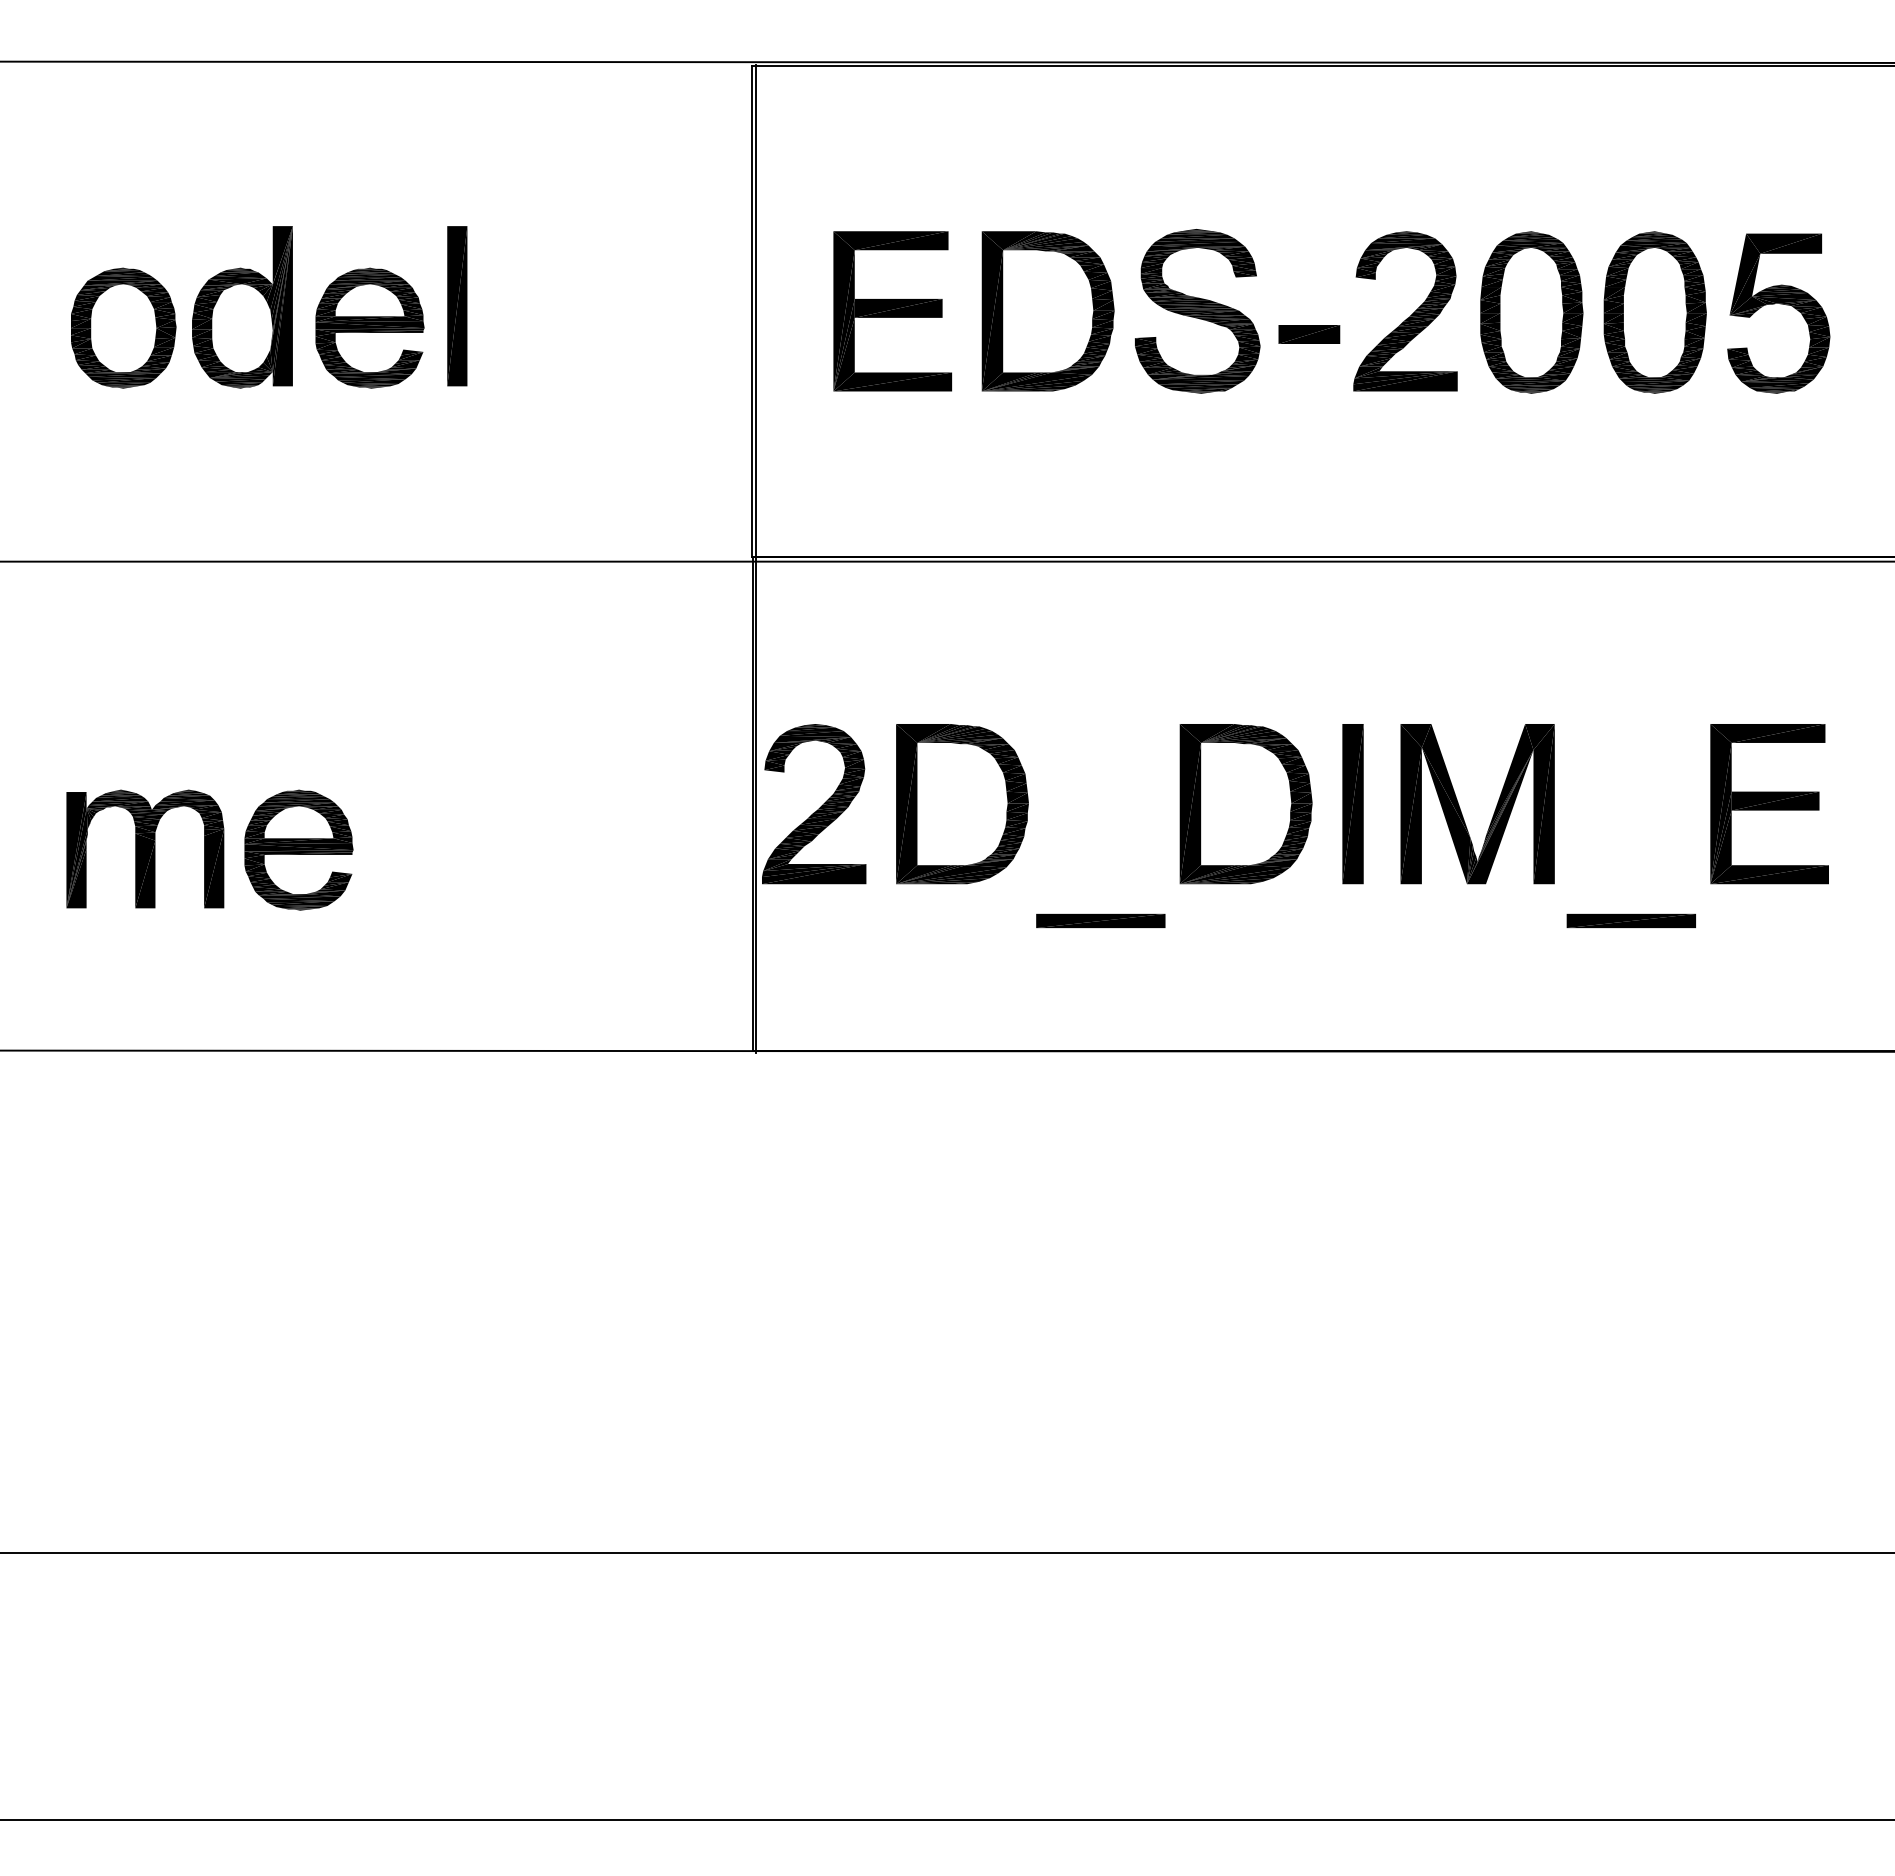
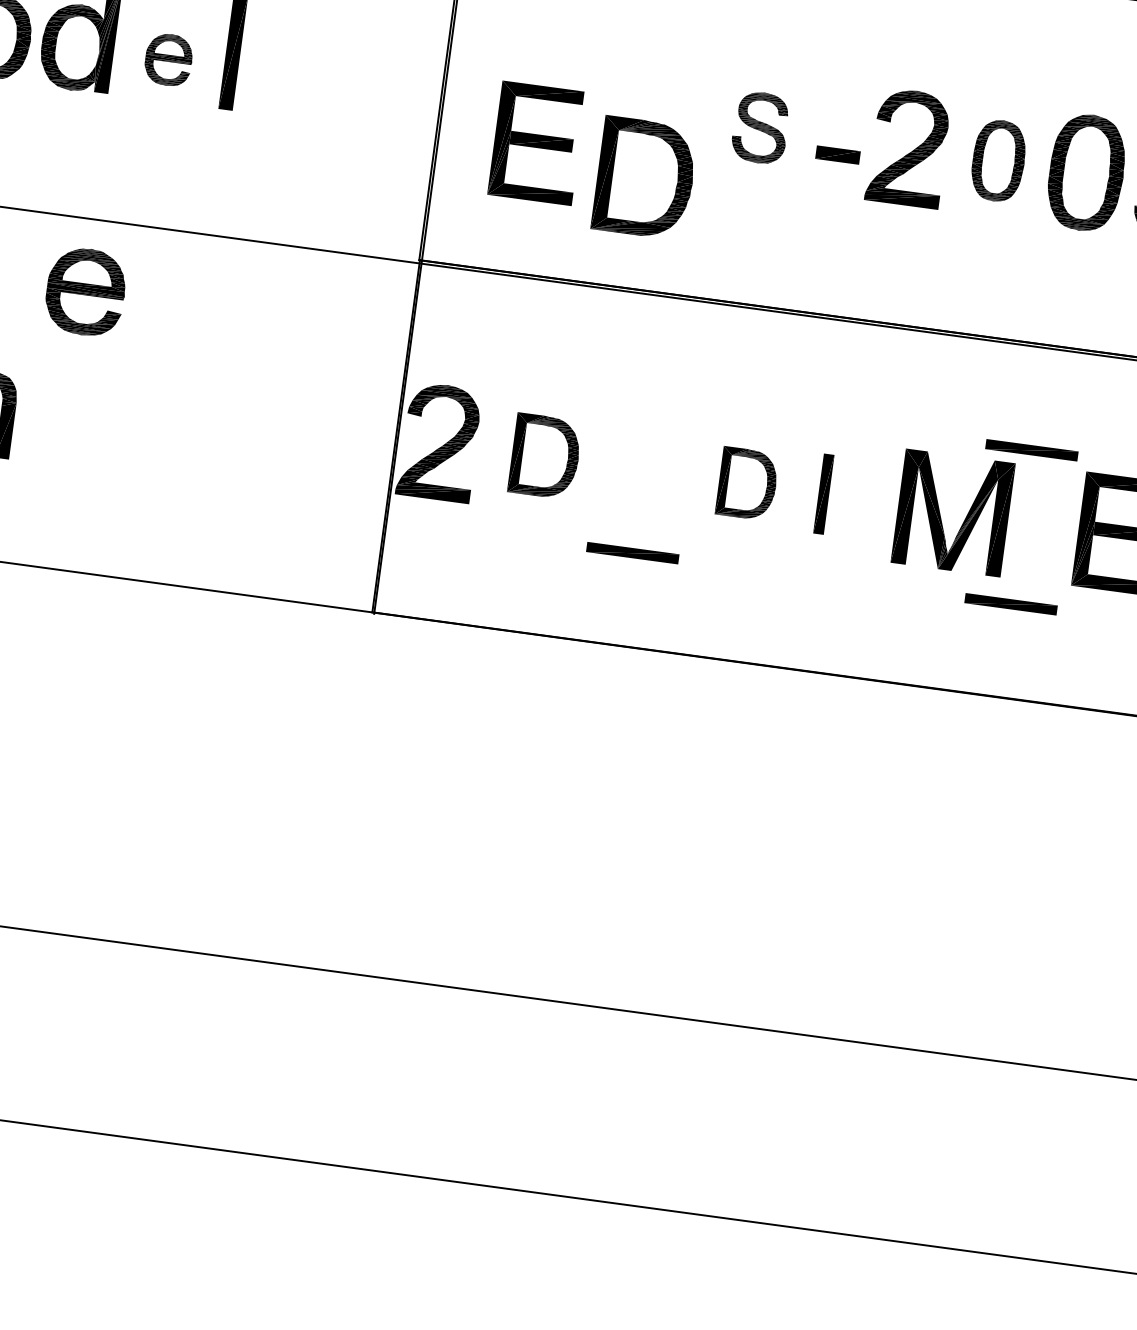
part: (892, 311) -> (536, 143), moved
part: (1047, 311) -> (644, 178), moved
part: (1197, 311) -> (760, 127), size x0.6
part: (1531, 312) -> (998, 160), size x0.7
part: (369, 327) -> (168, 59), size x0.6
part: (1630, 704) -> (1031, 449), added
part: (962, 804) -> (545, 456), size x0.7
part: (1245, 804) -> (747, 484), size x0.6
part: (1352, 804) -> (823, 494), size x0.7
part: (1461, 810) -> (941, 516), moved
part: (298, 849) -> (85, 291), moved

